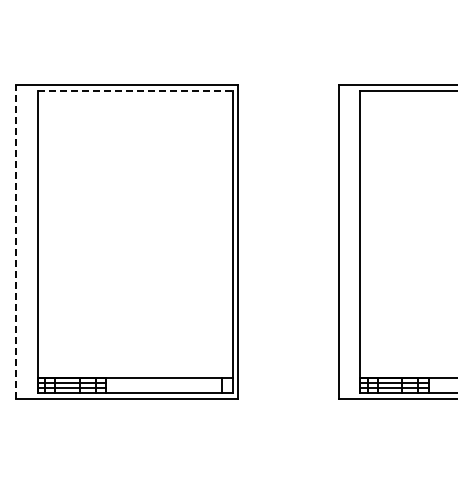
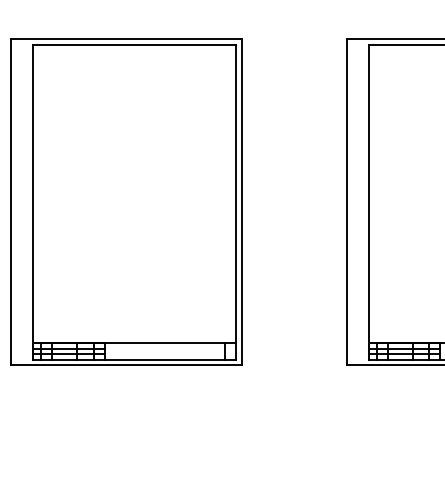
line: (135, 90) -> (135, 44), dashed -> solid
line: (16, 242) -> (11, 202), dashed -> solid

